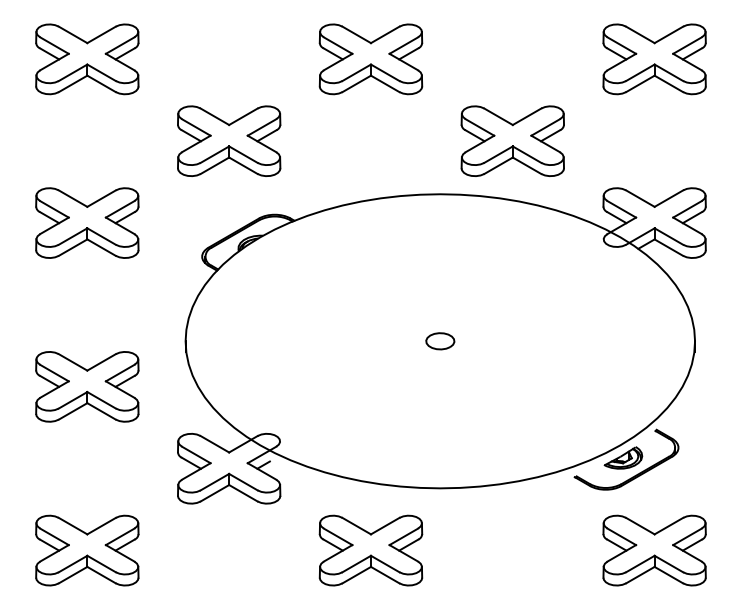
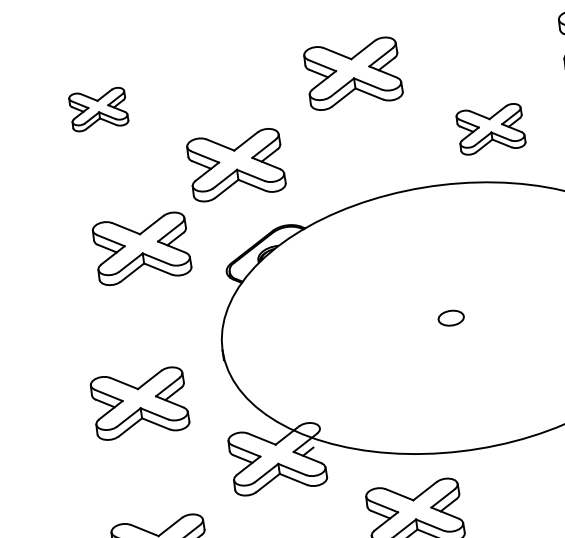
part: (87, 59) -> (98, 109), size x0.6
part: (512, 140) -> (490, 128), size x0.7
part: (87, 222) -> (142, 248), moved

